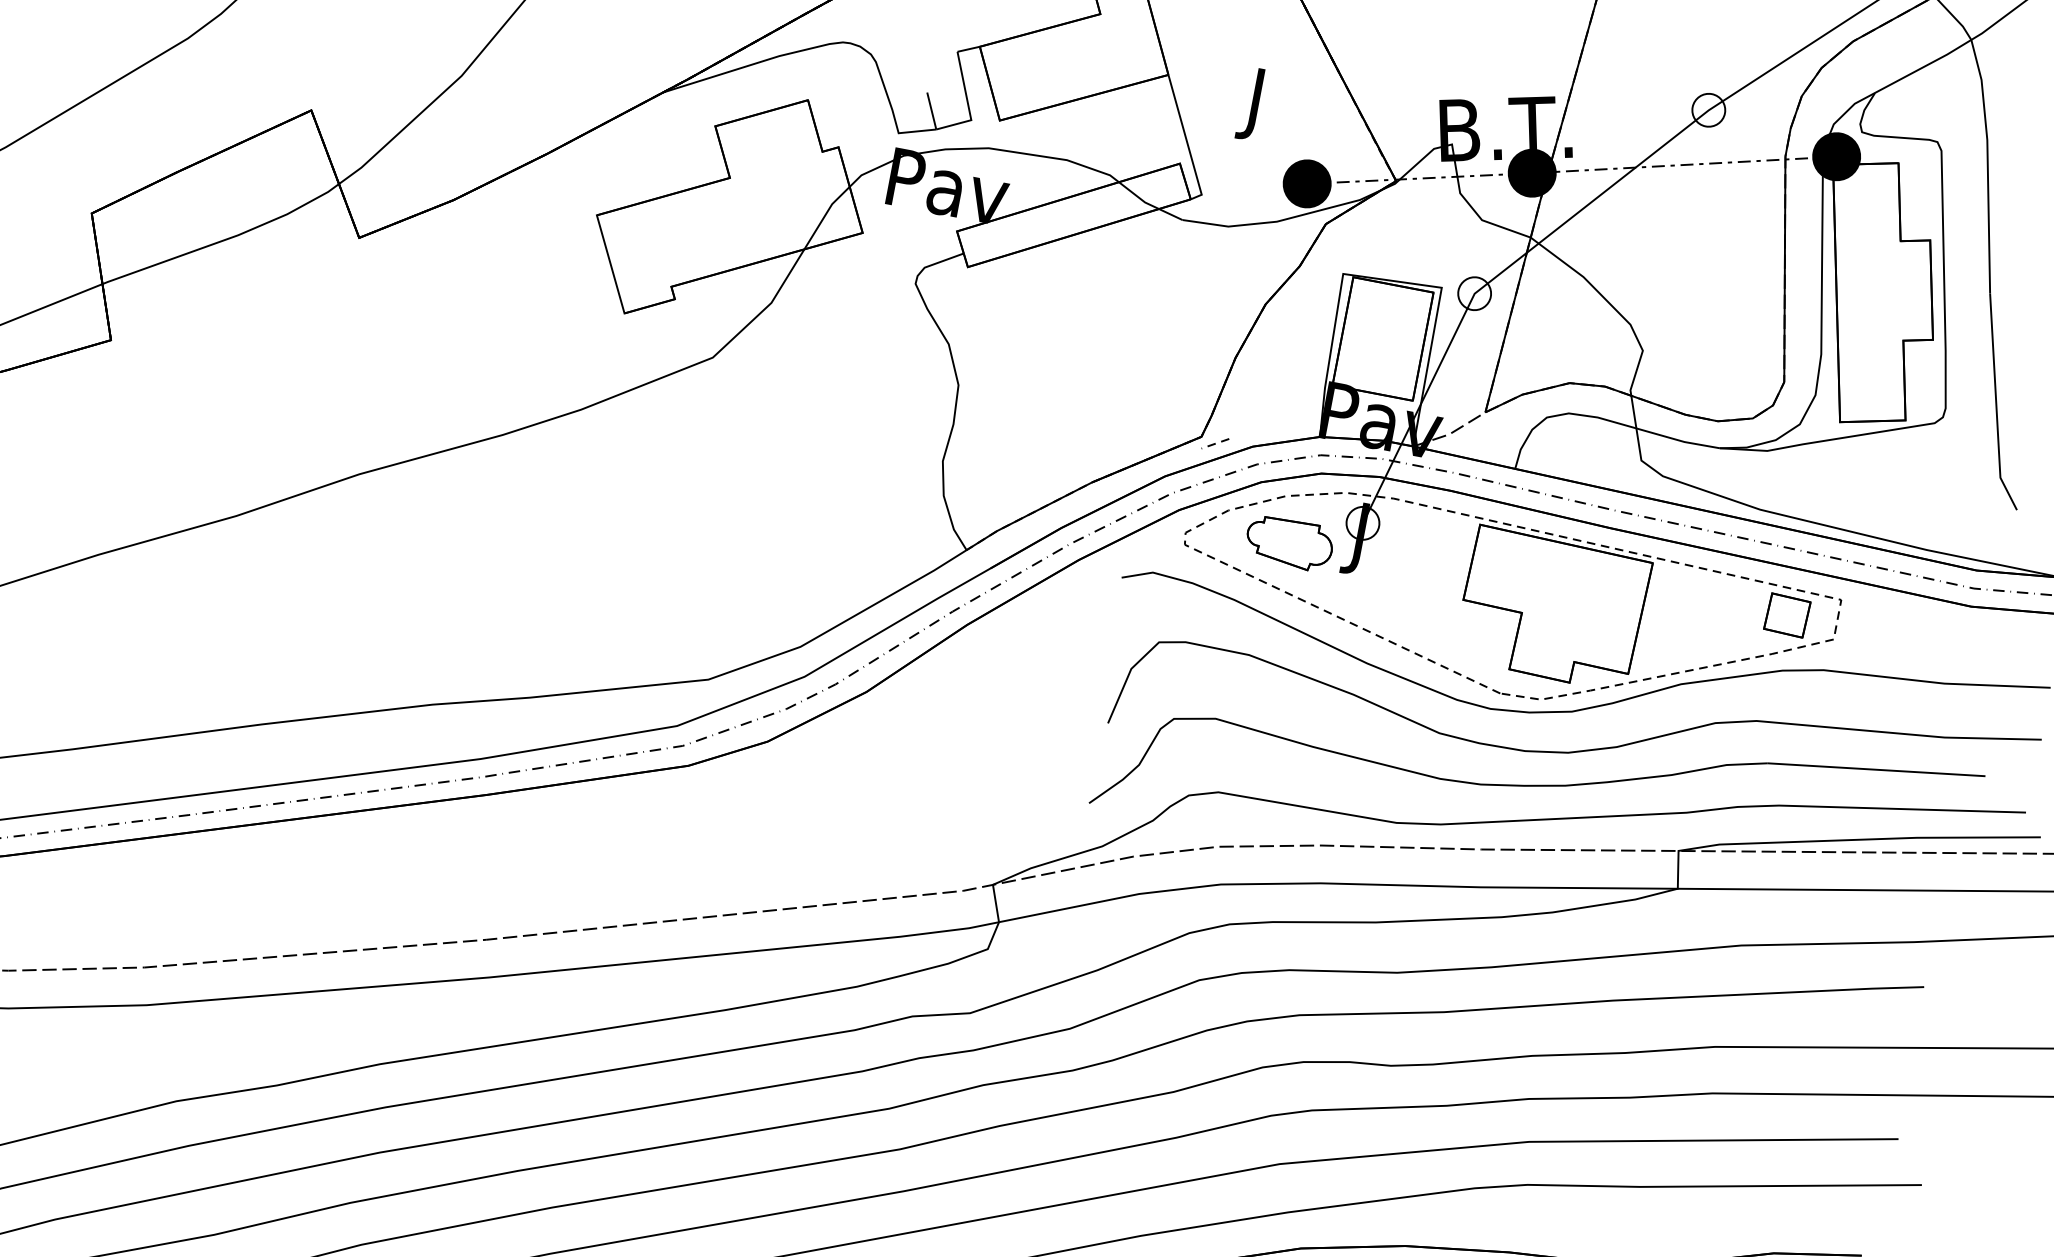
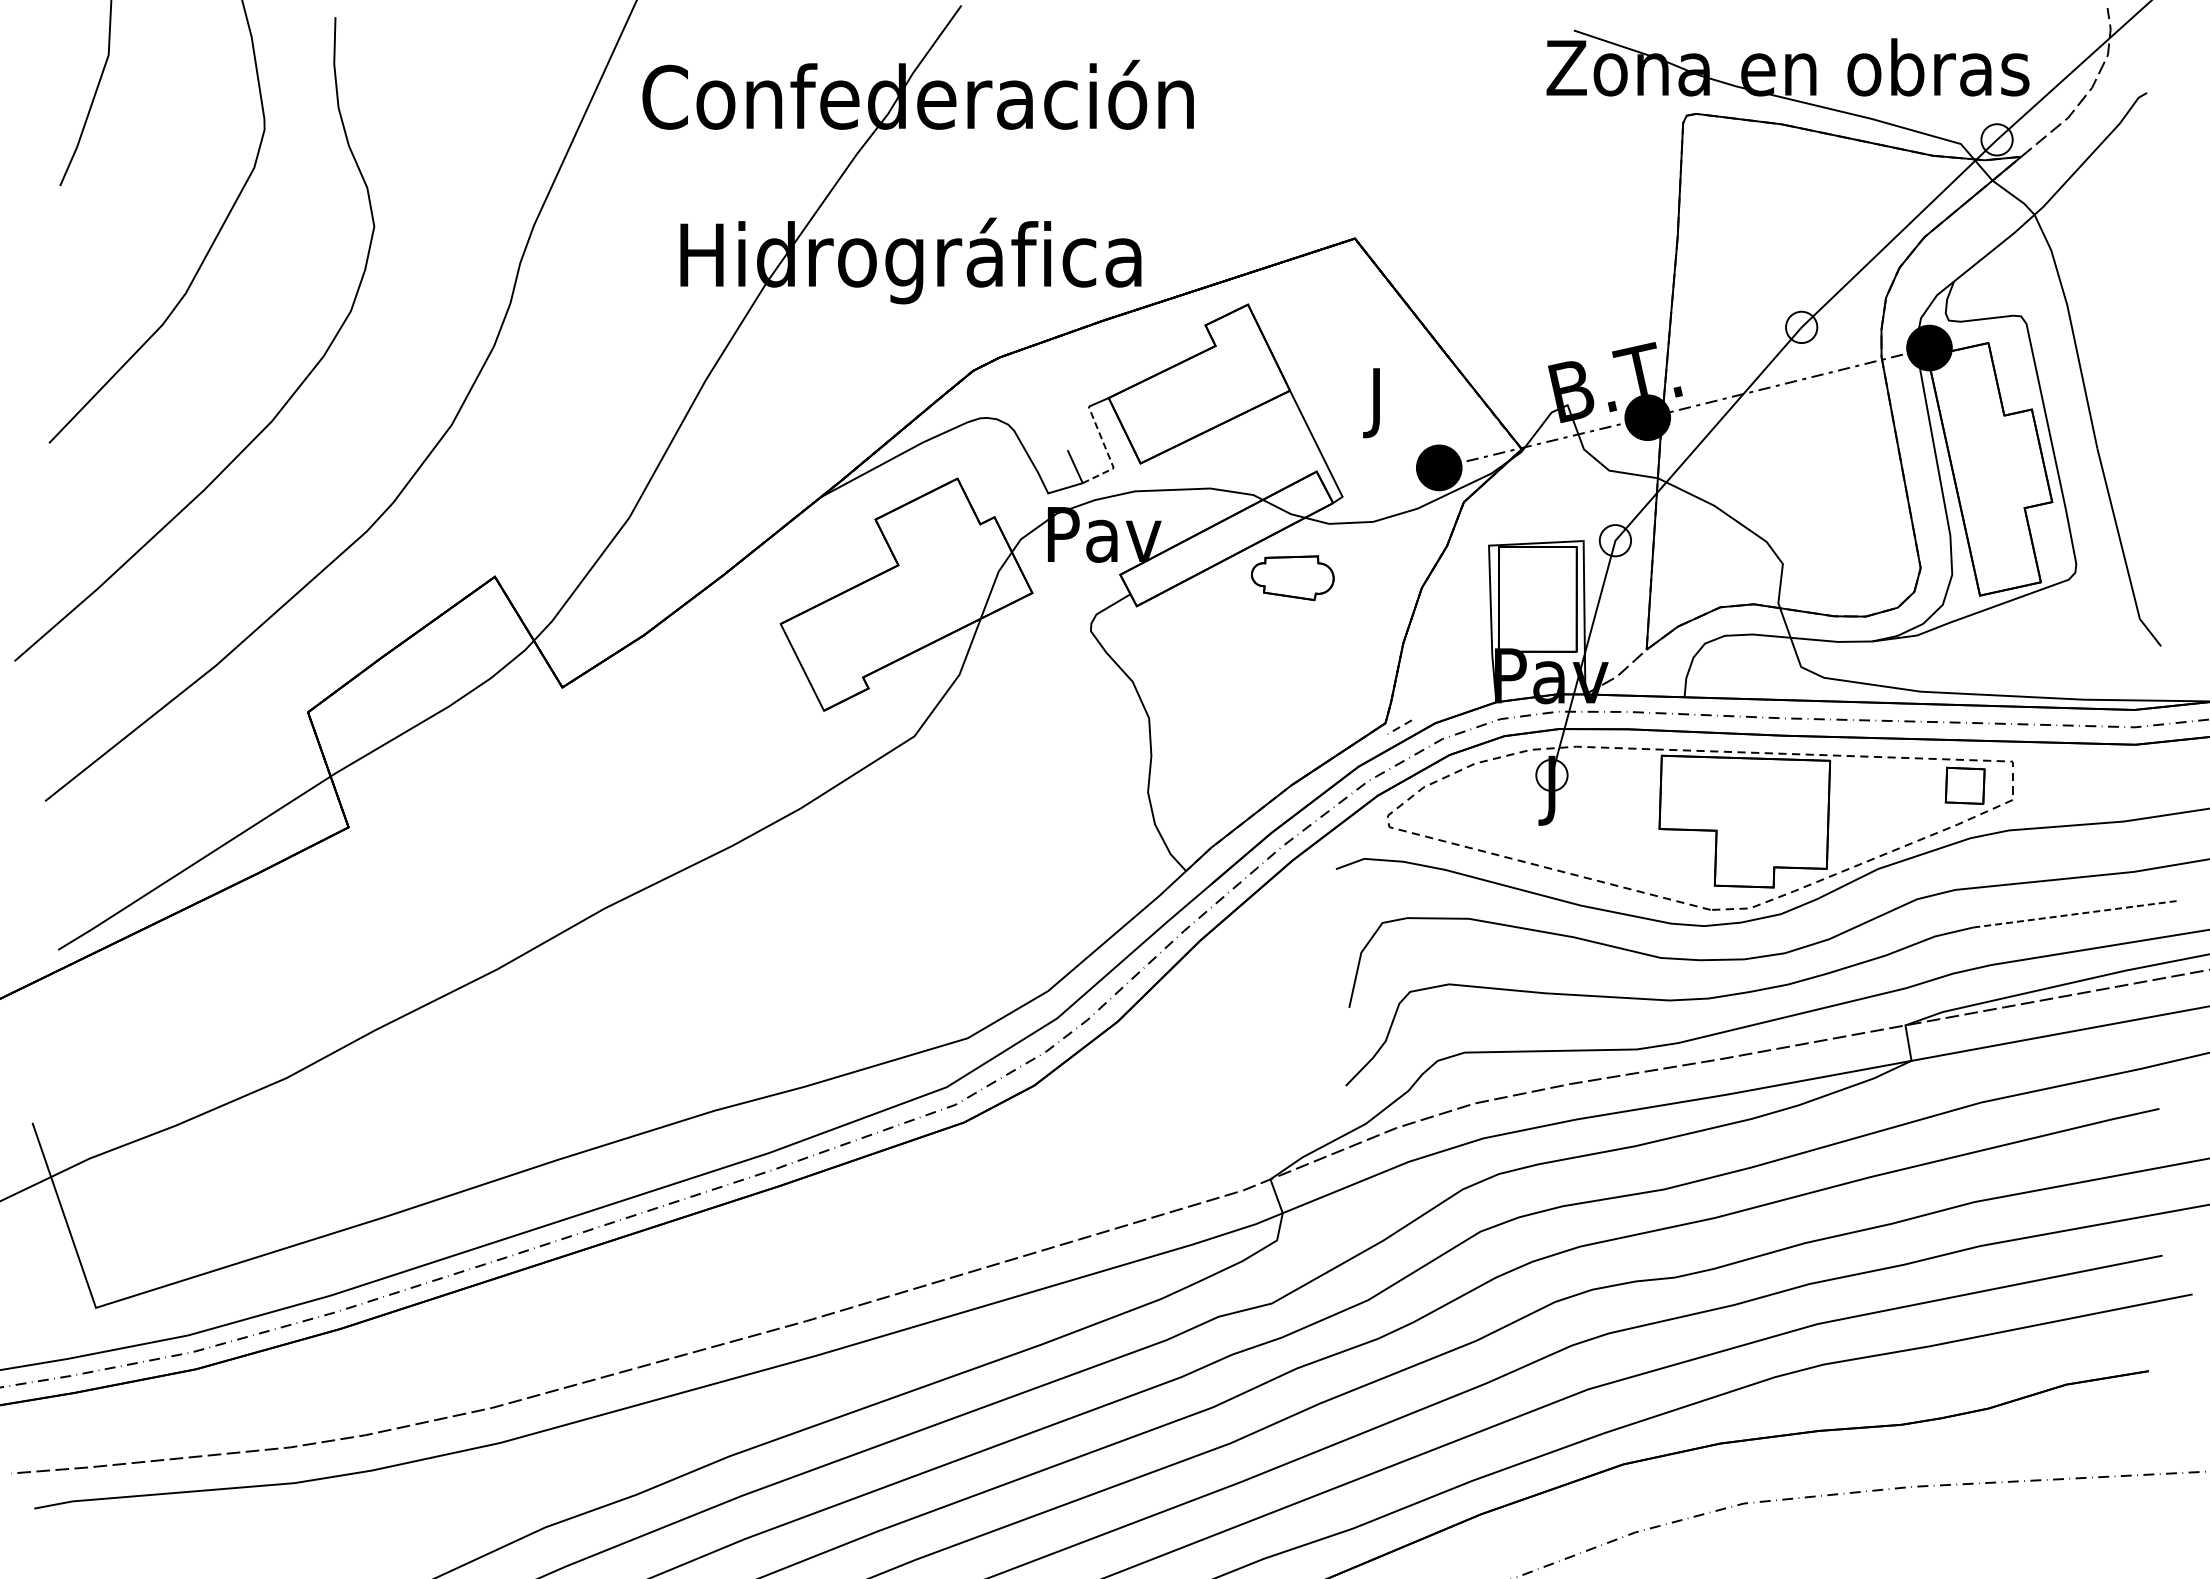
line: (967, 103) -> (1107, 453), solid -> dashed
part: (1289, 543) -> (1292, 578), moved
line: (1876, 770) -> (2076, 914), solid -> dashed

